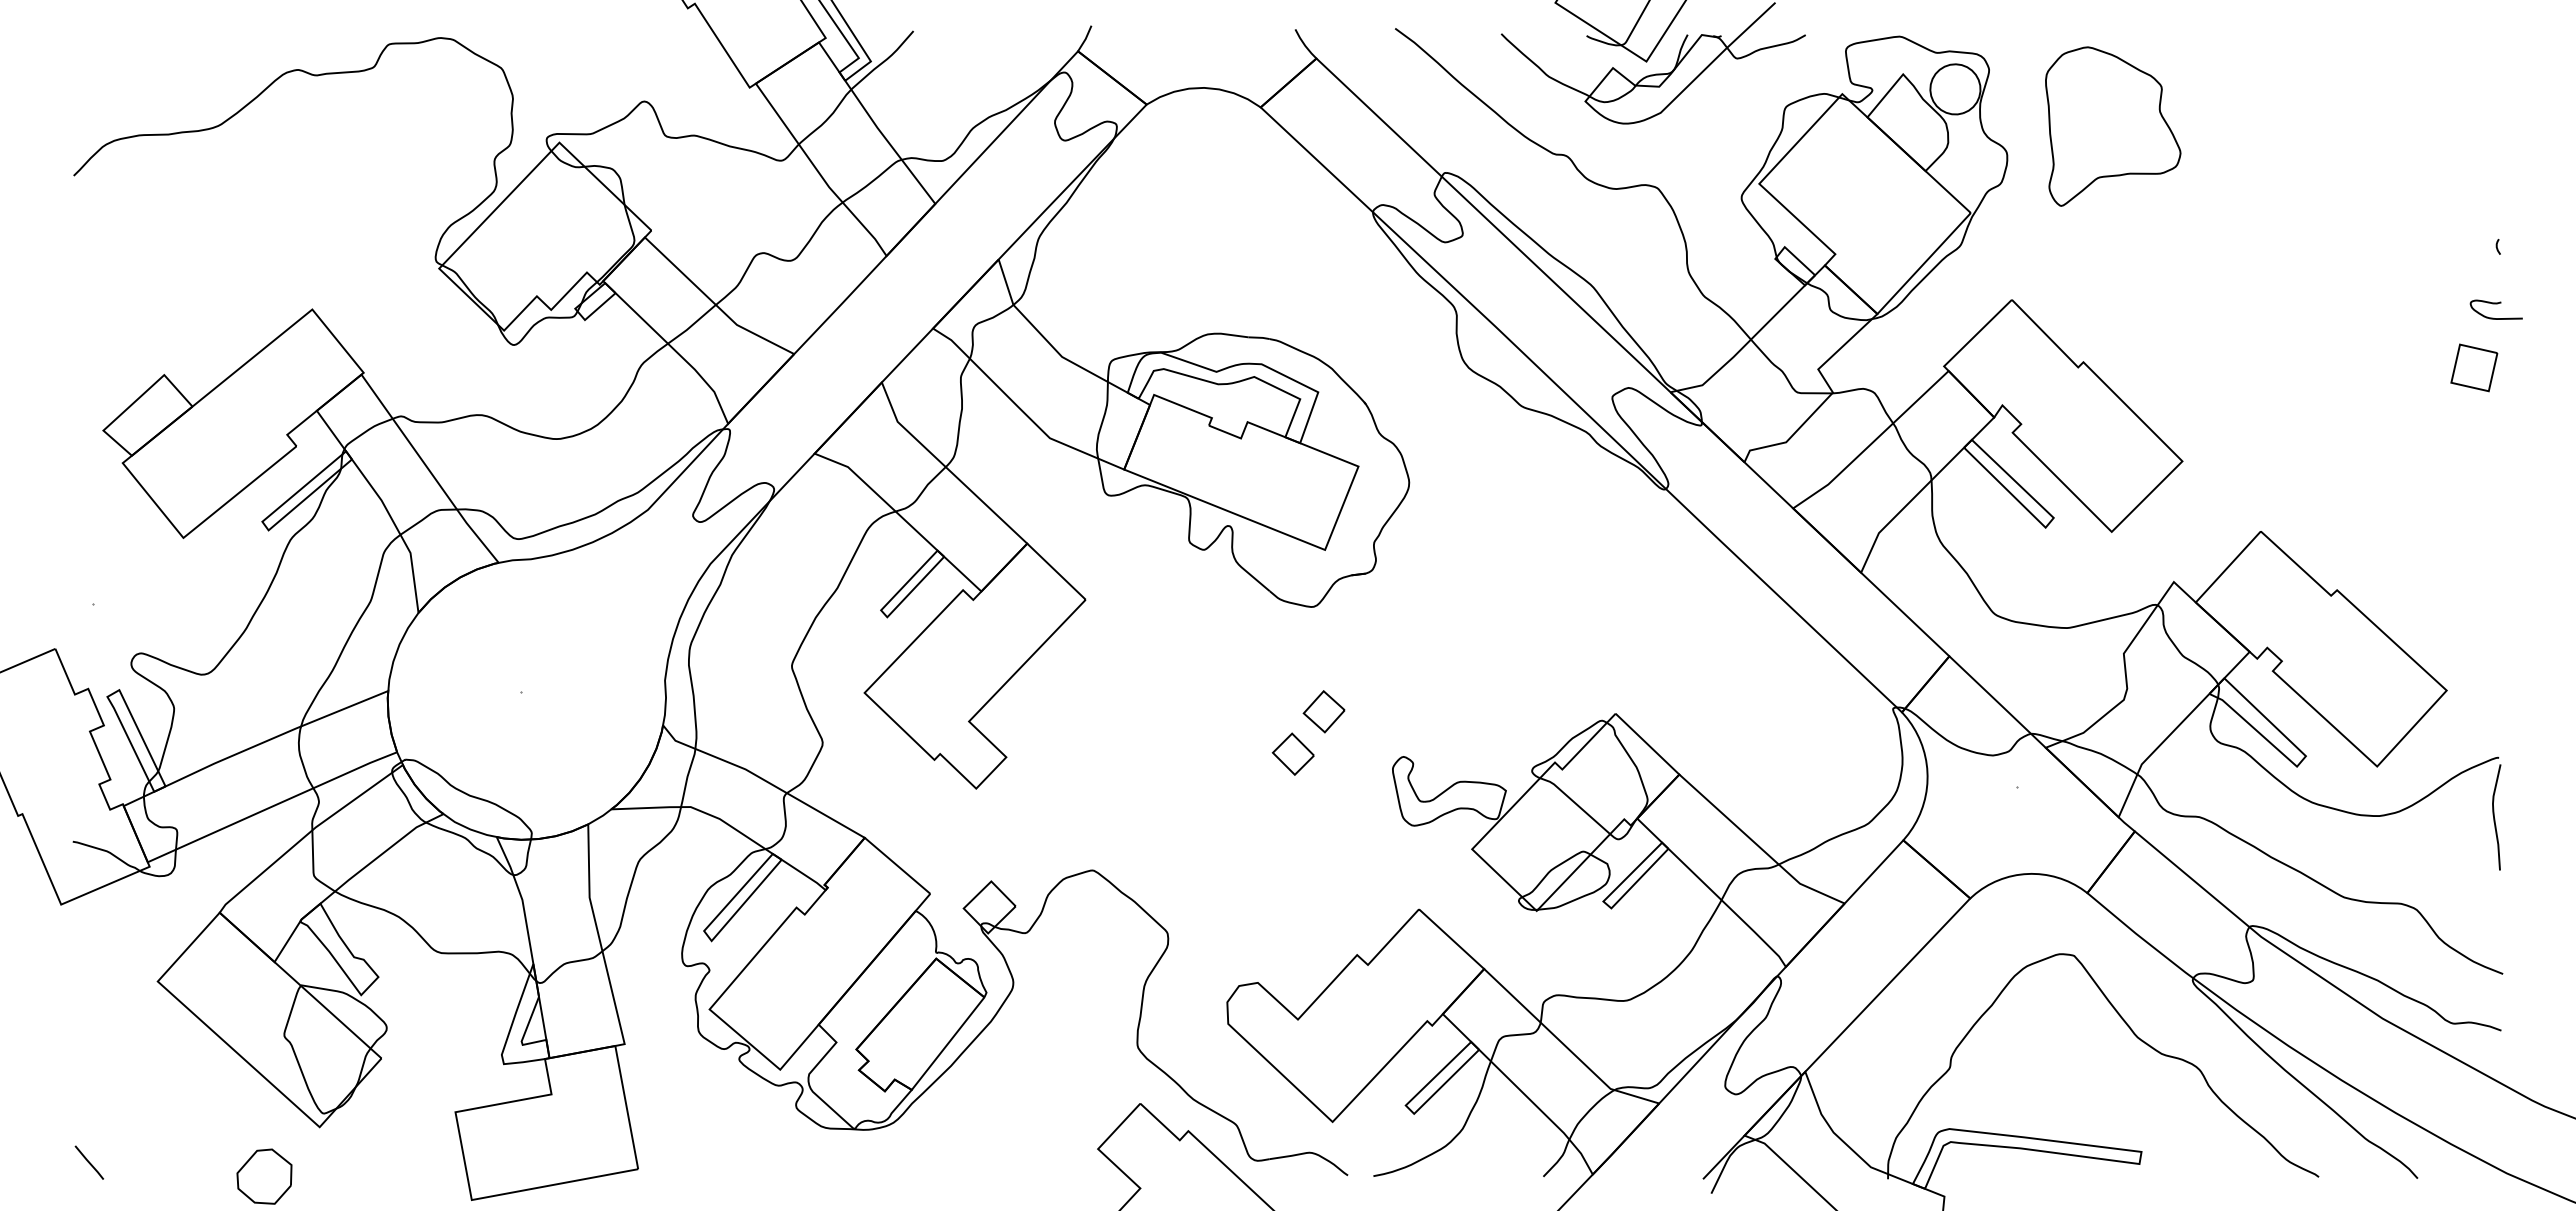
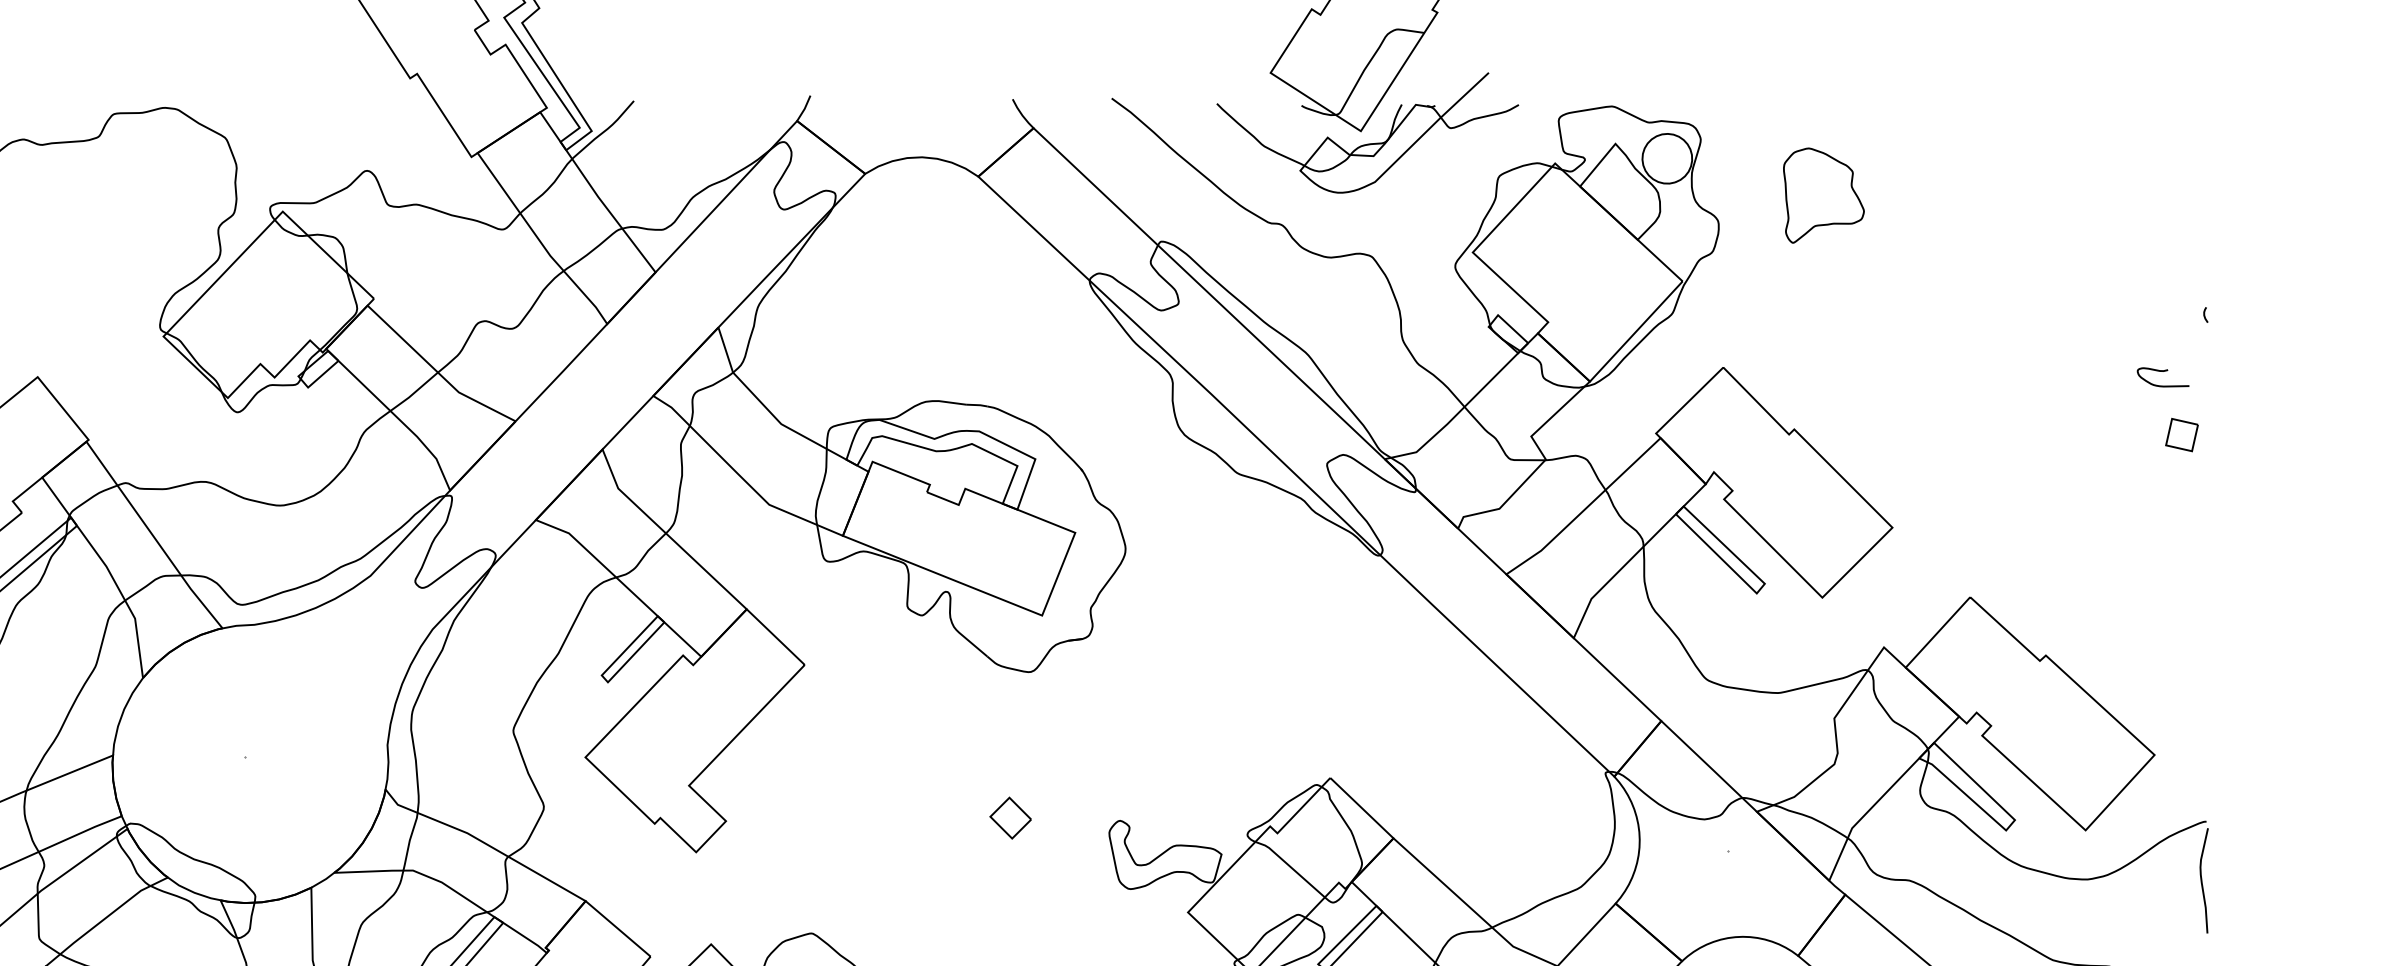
part: (2113, 126) -> (1824, 195), size x0.6
curve: (2495, 304) -> (2162, 372), moved
part: (2474, 367) -> (2182, 434), size x0.7
part: (1323, 711) -> (1040, 775), removed

